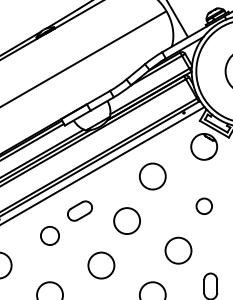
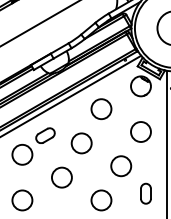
circle: (204, 206) -> (141, 132), size x1.67
circle: (49, 235) -> (22, 154), size x1.43

